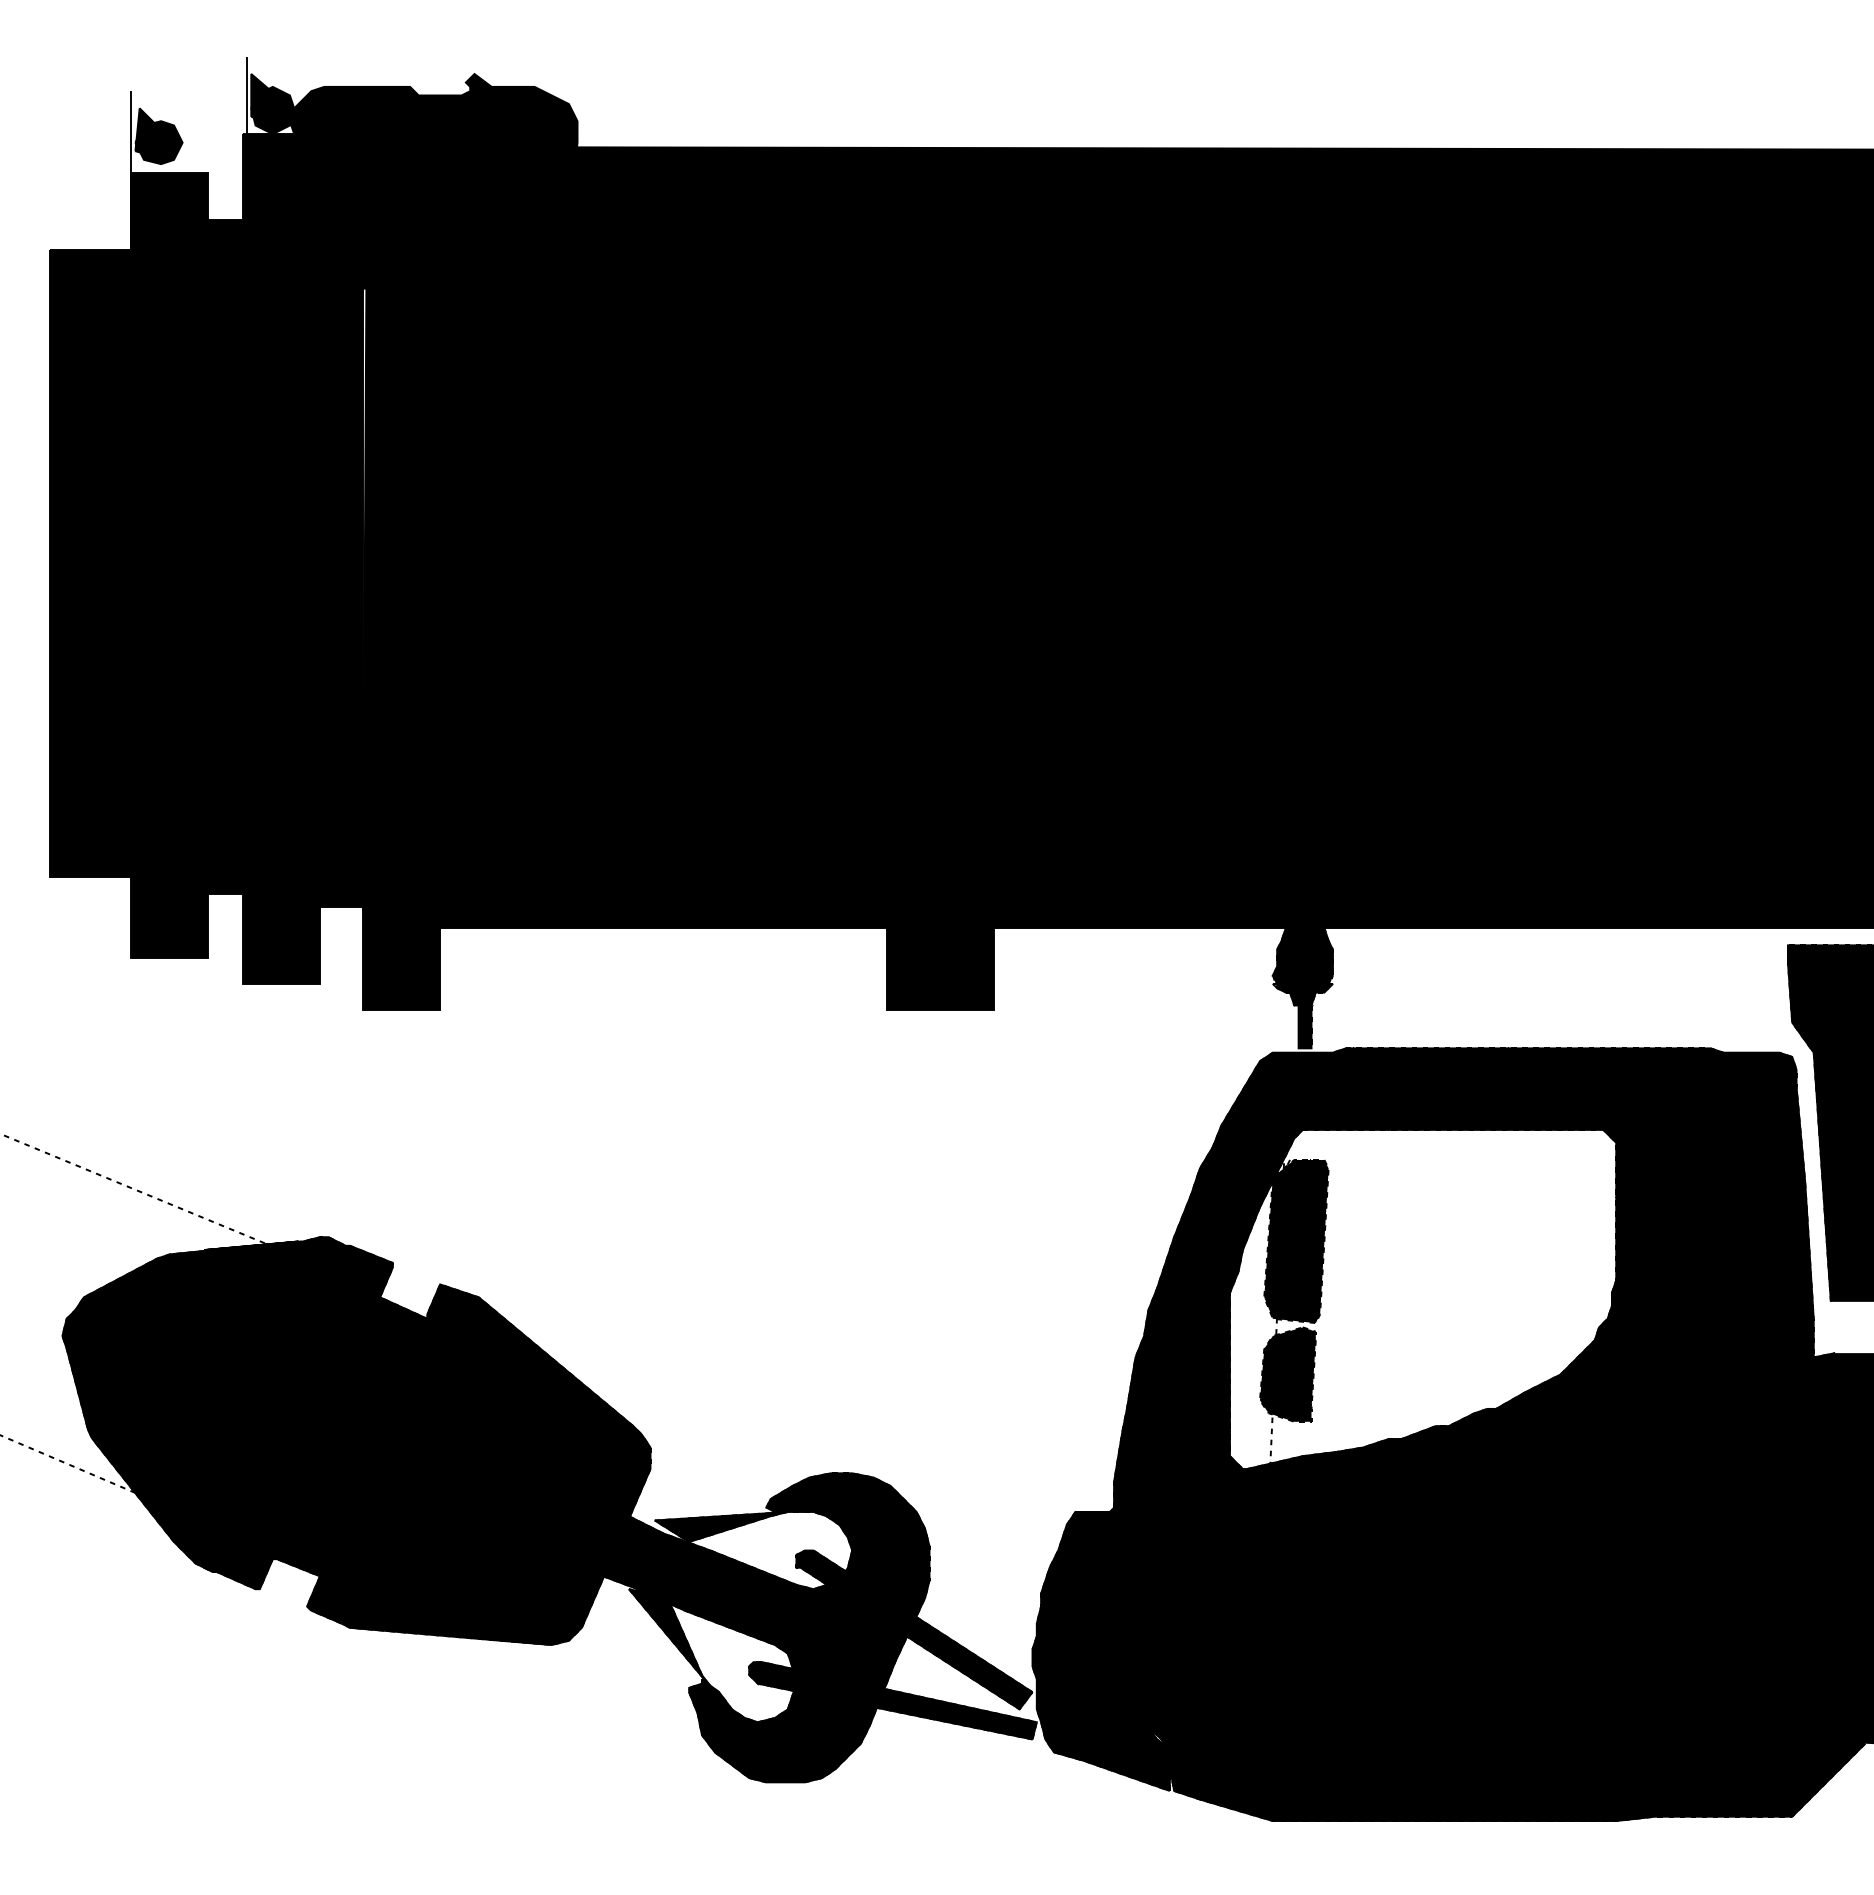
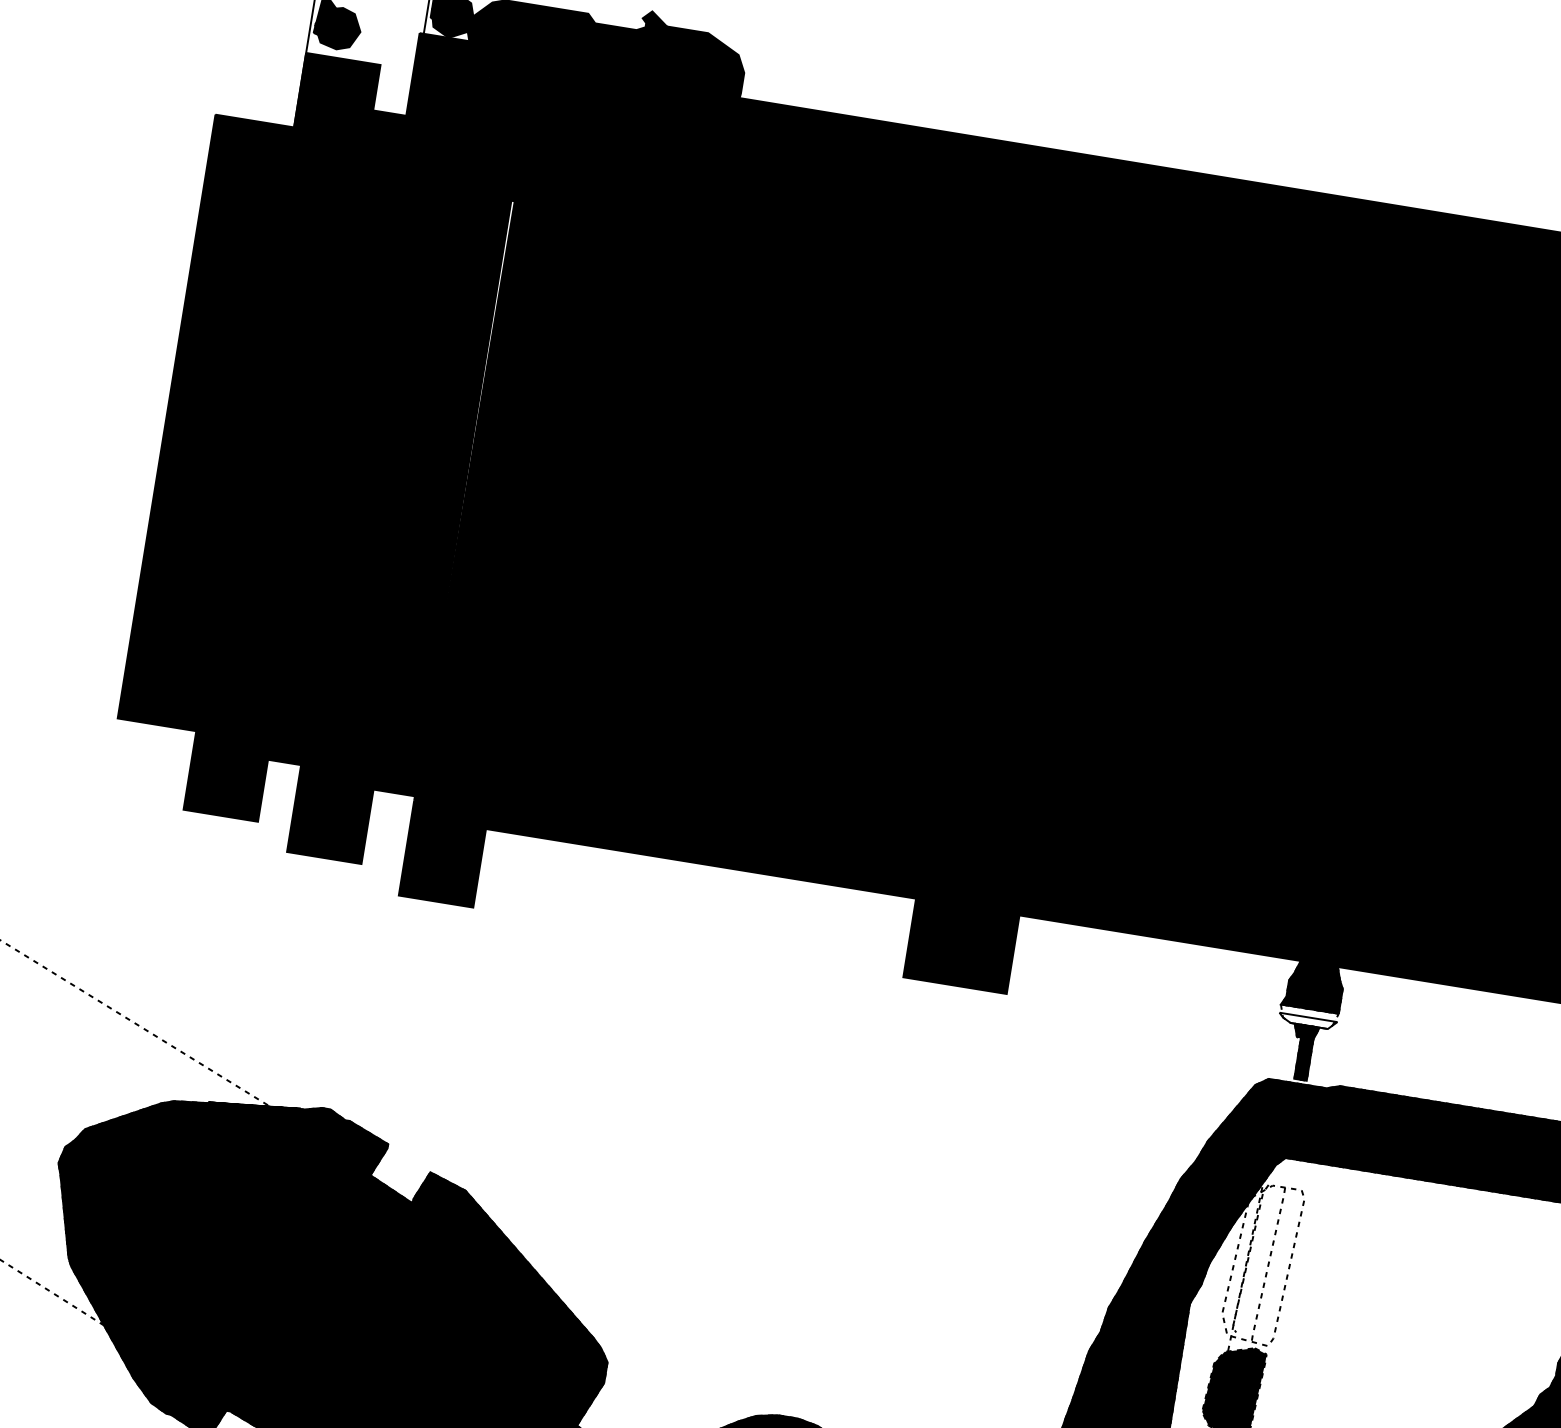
fill: (1302, 983) -> (1308, 1016), removed
fill: (1296, 1241) -> (1262, 1264), removed

